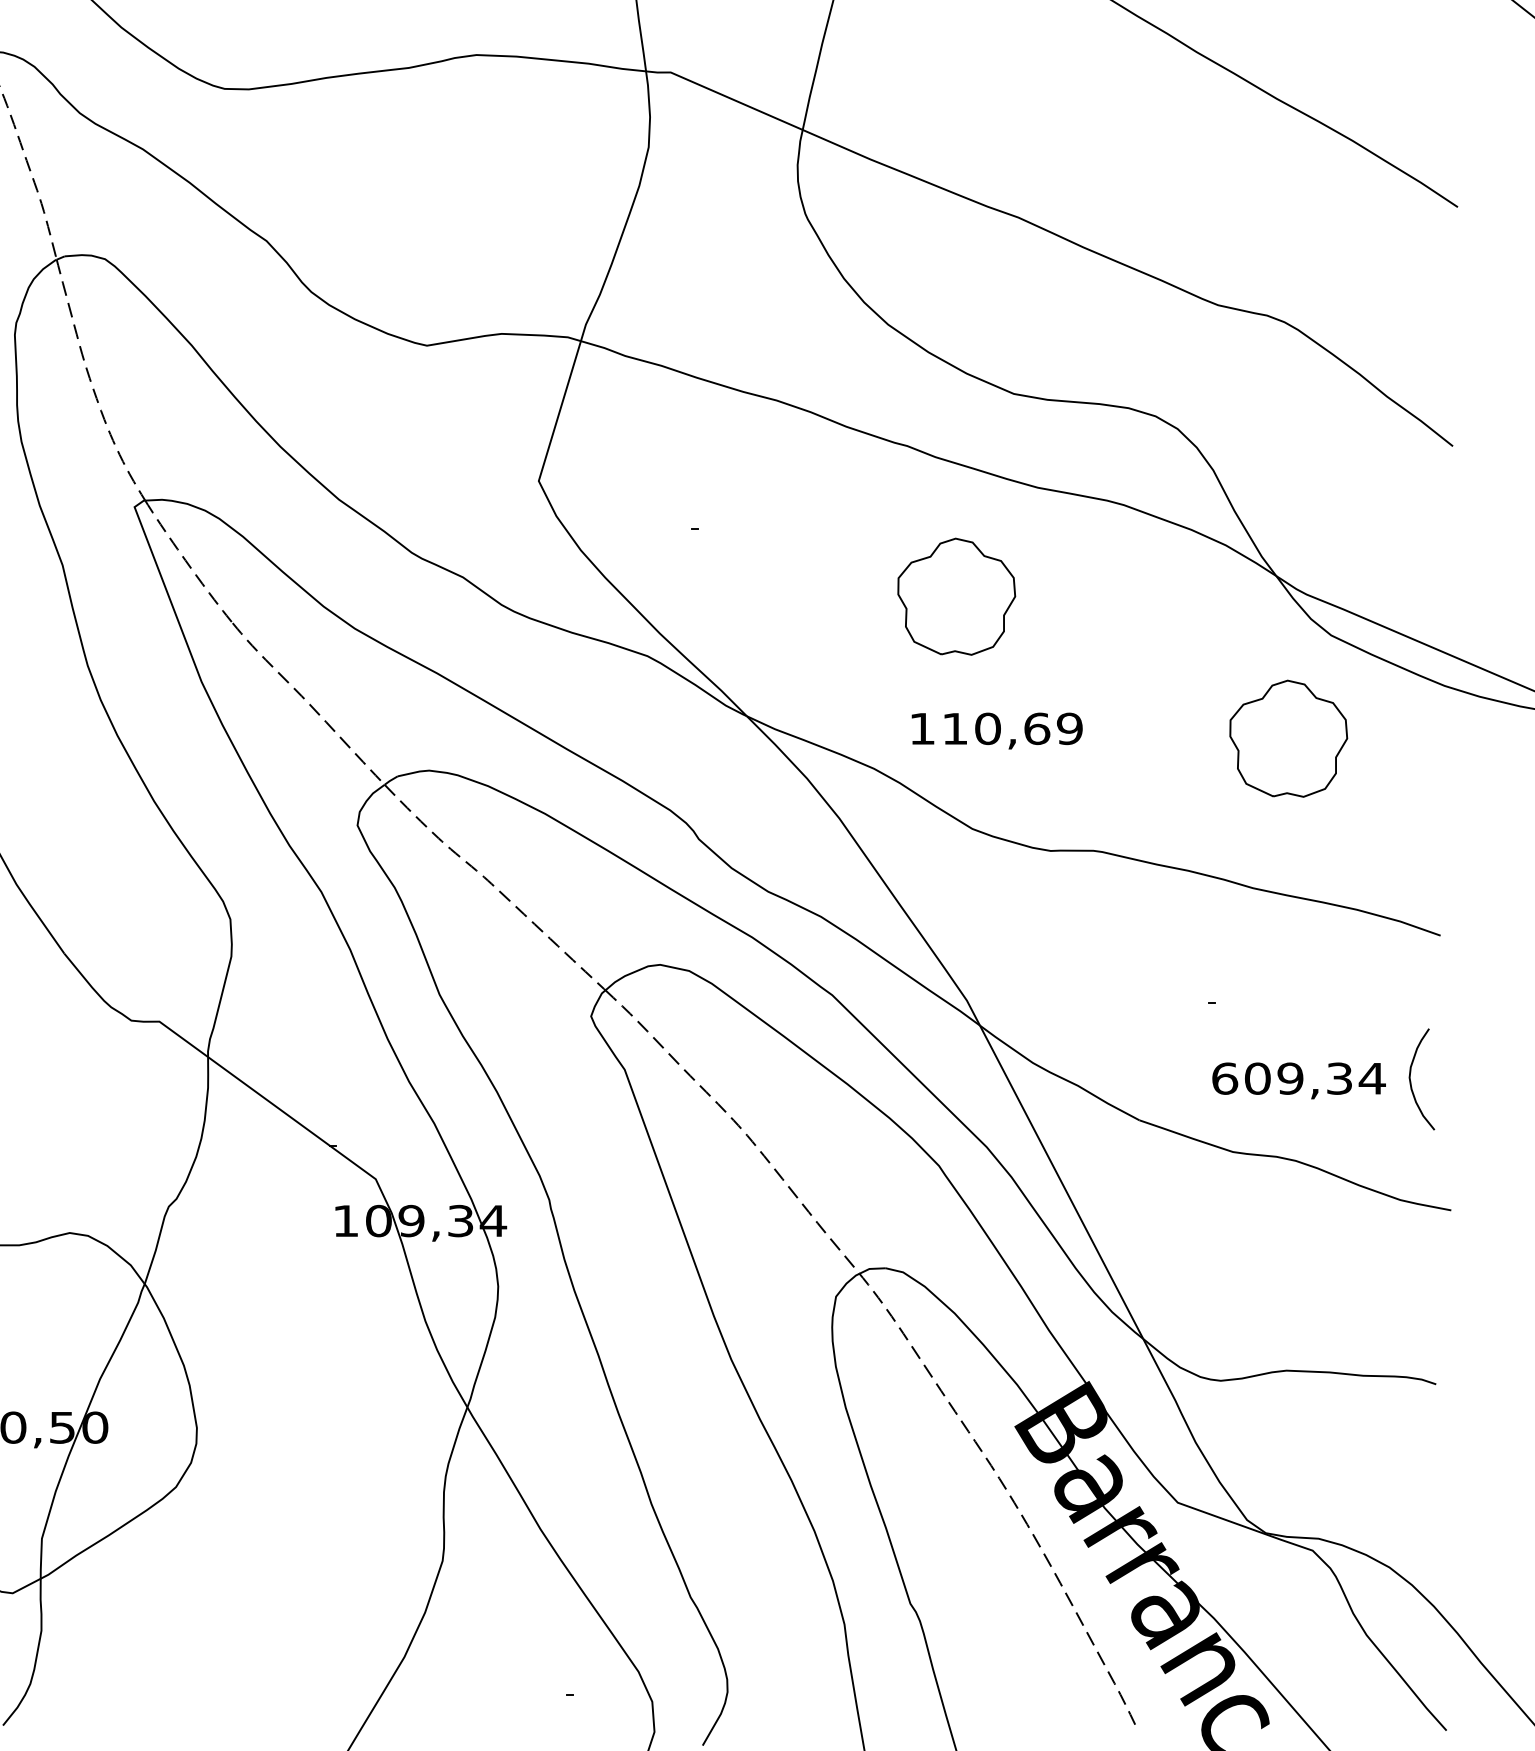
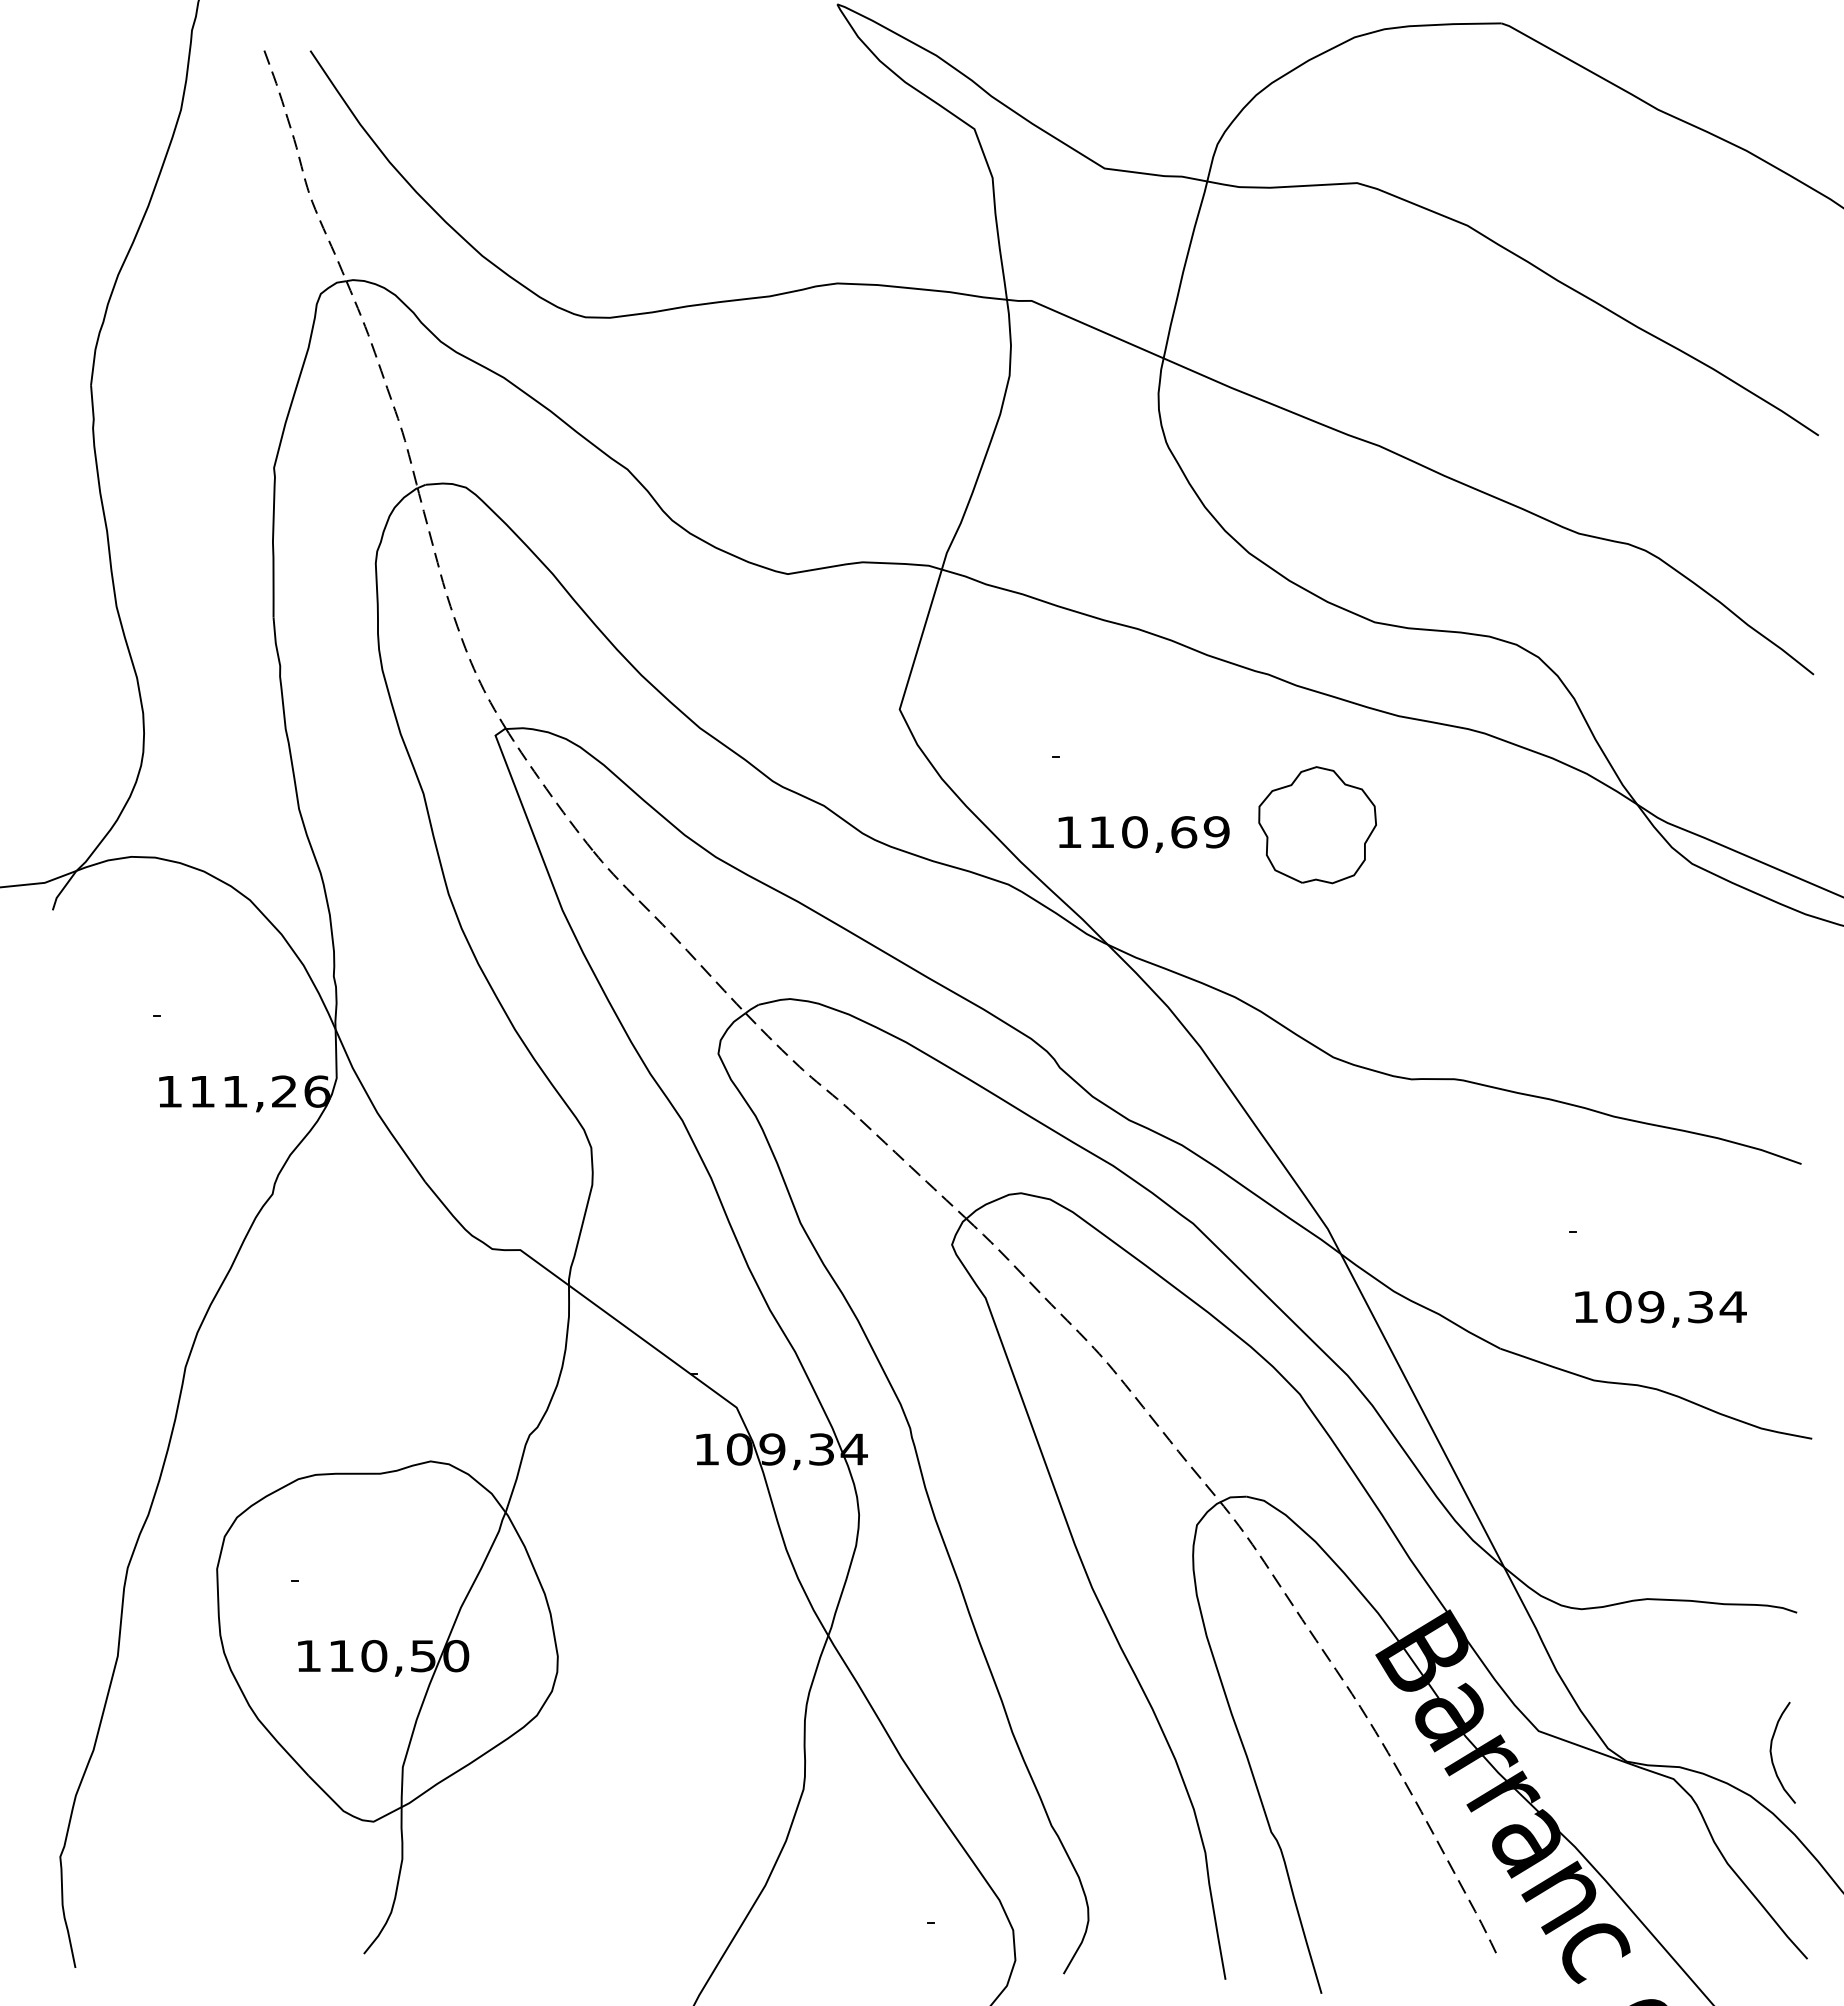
text: (996, 731) -> (1143, 834), moved
part: (1288, 739) -> (1649, 967), removed
text: (1225, 1079) -> (1586, 1307), 609,34 -> 109,34
curve: (1411, 1082) -> (1772, 1755), moved

